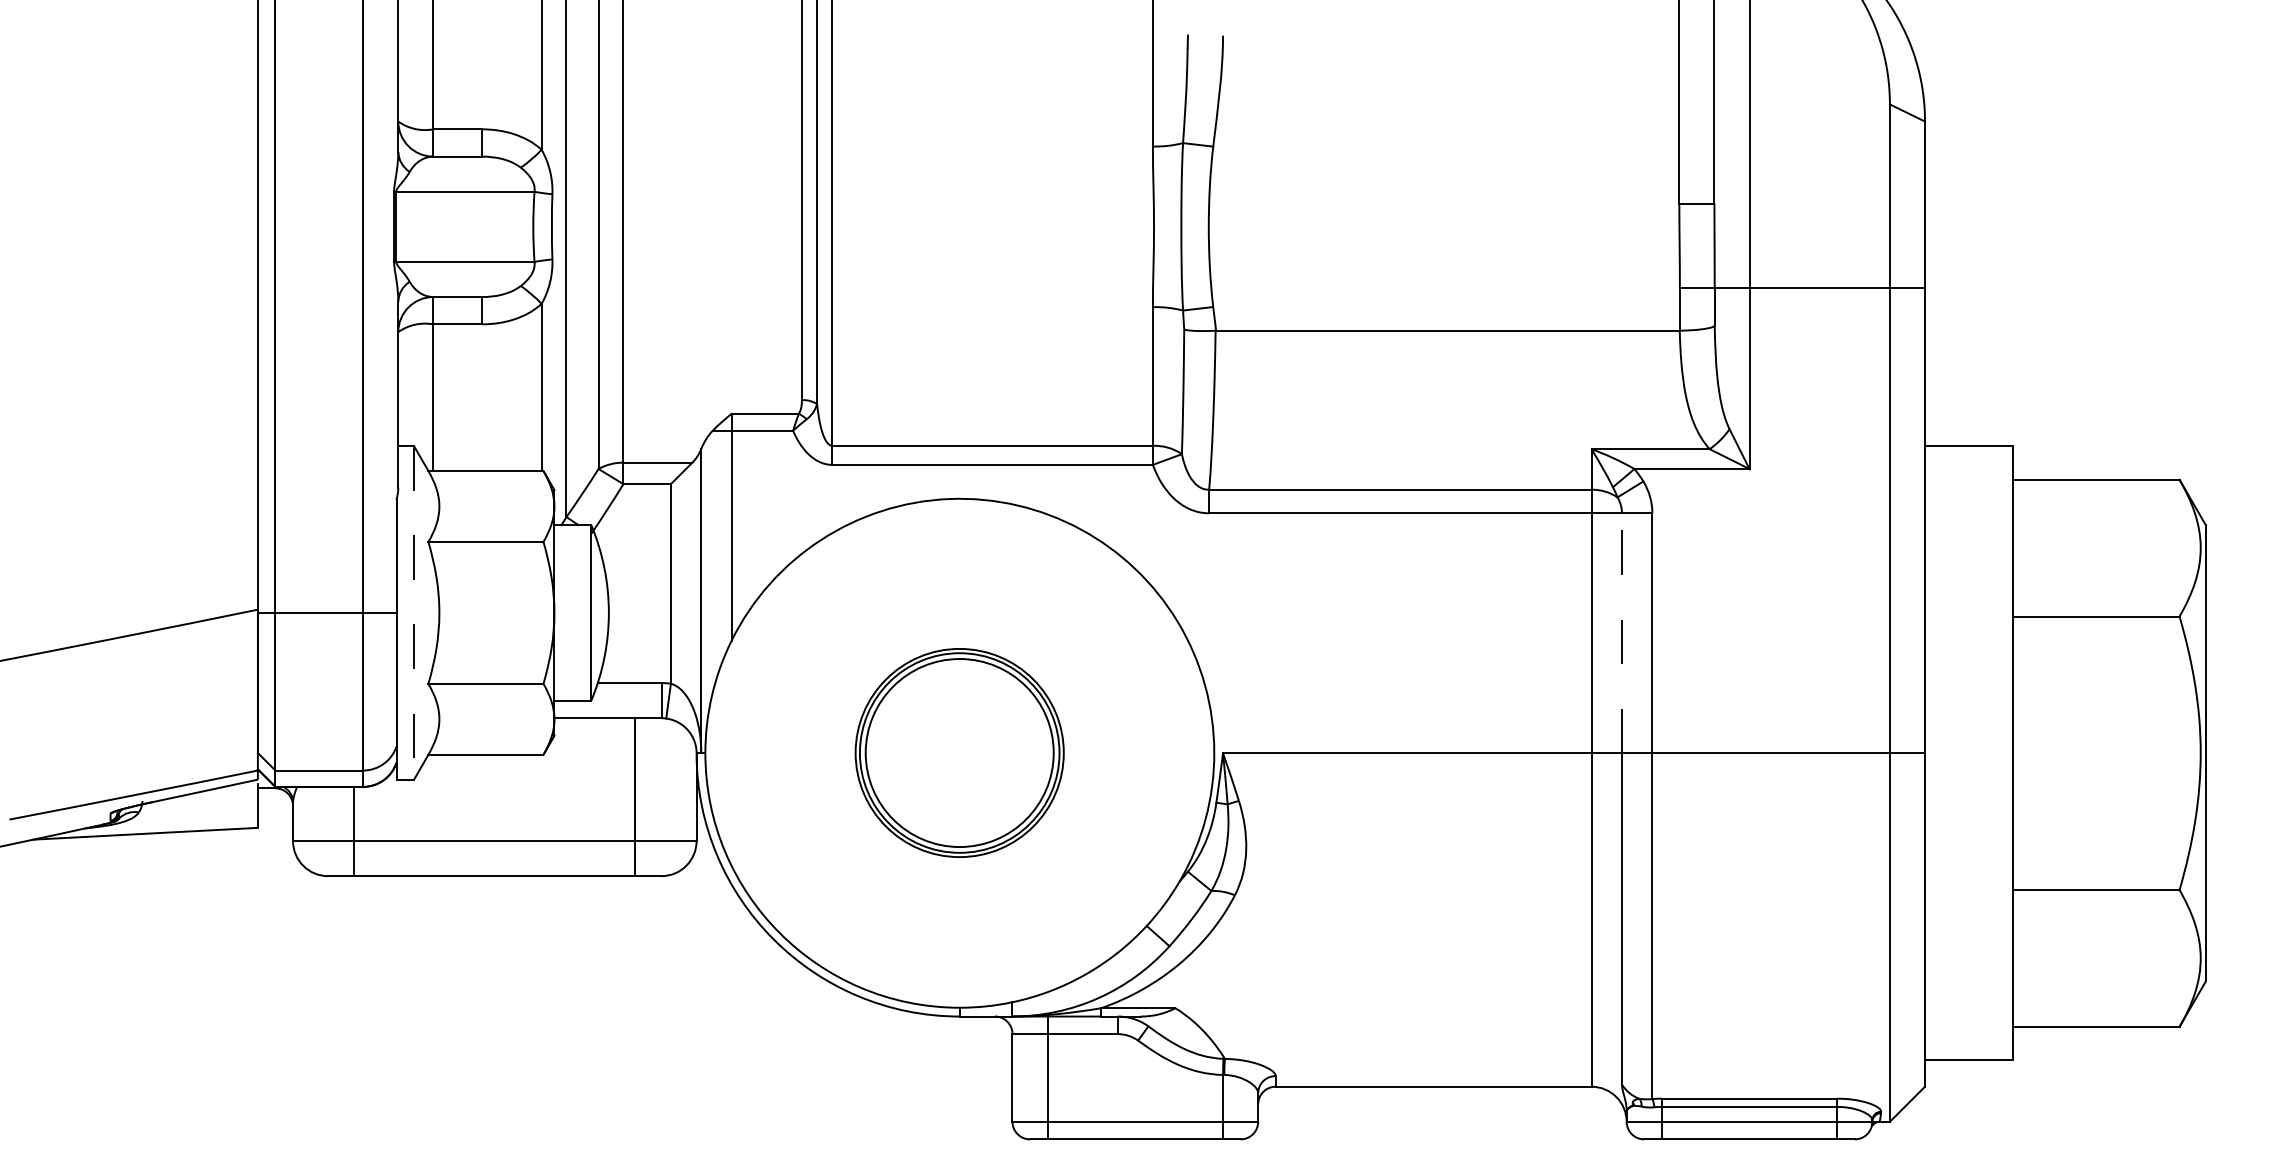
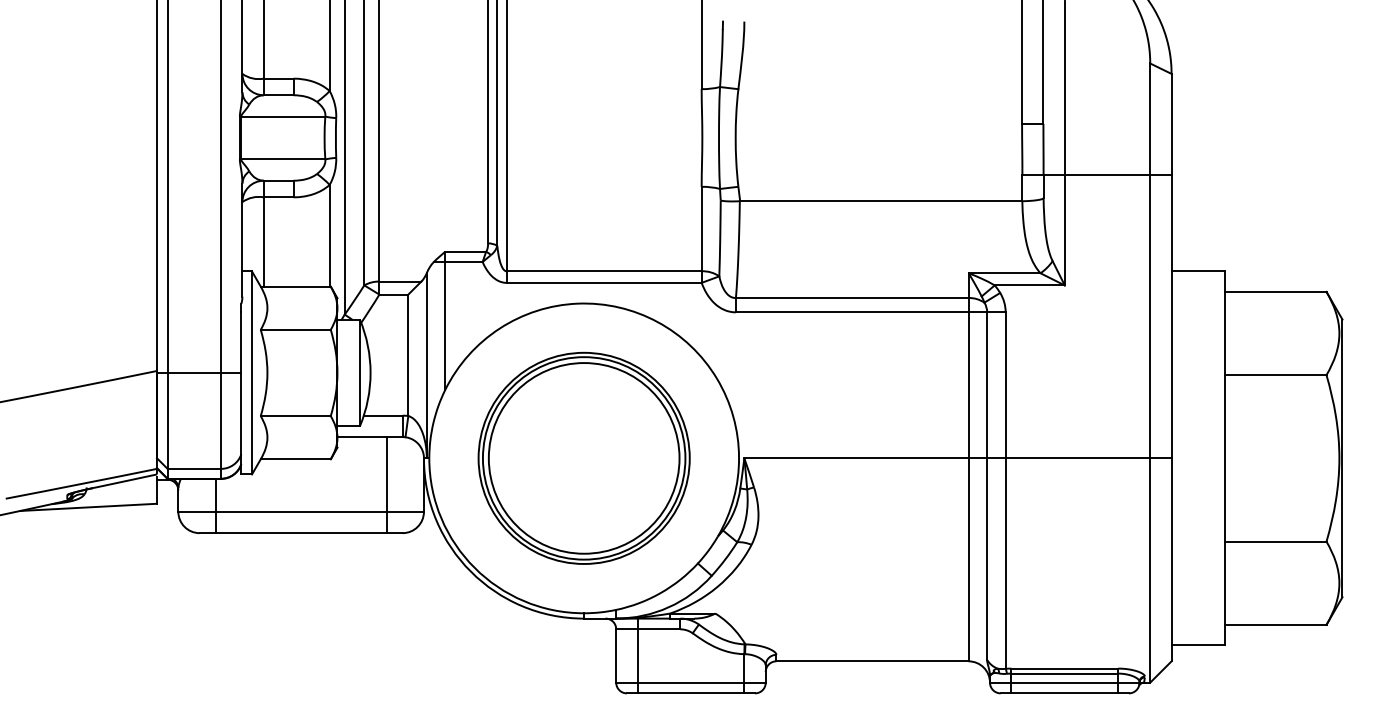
line: (414, 613) -> (252, 373), dashed -> solid
line: (1622, 631) -> (987, 384), dashed -> solid
part: (958, 751) -> (583, 457), size x1.67

